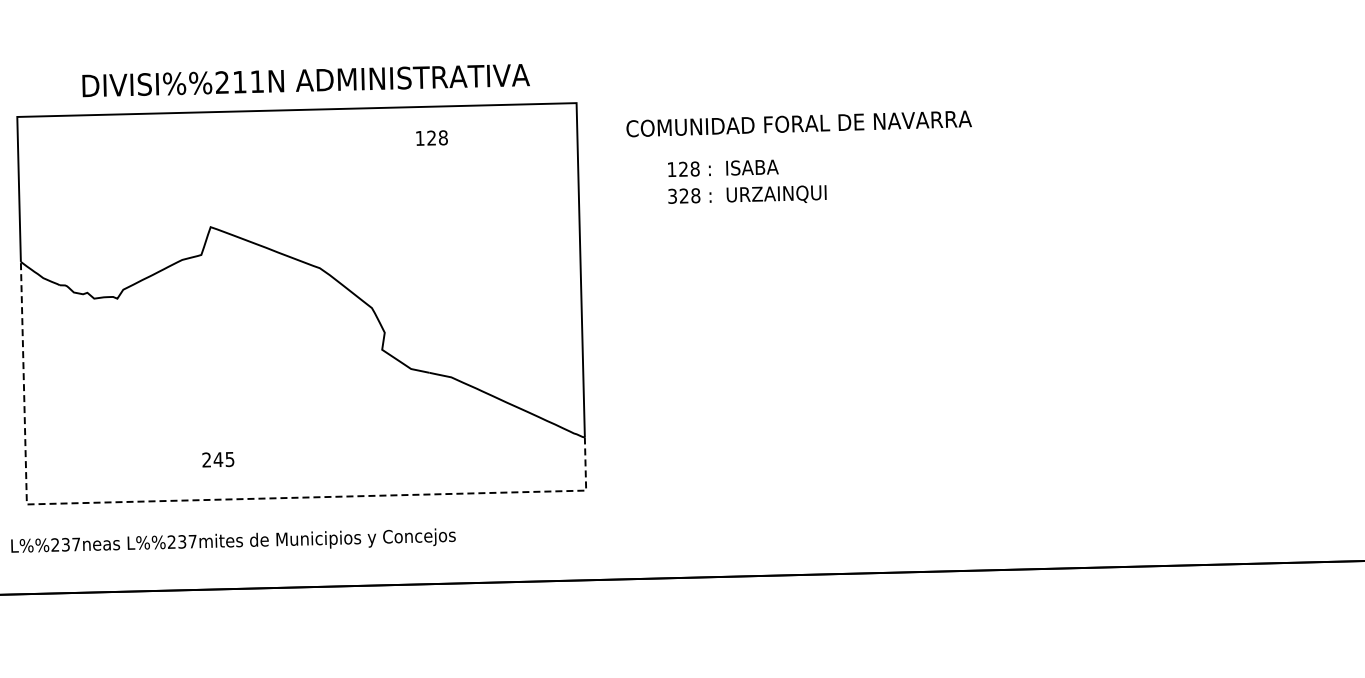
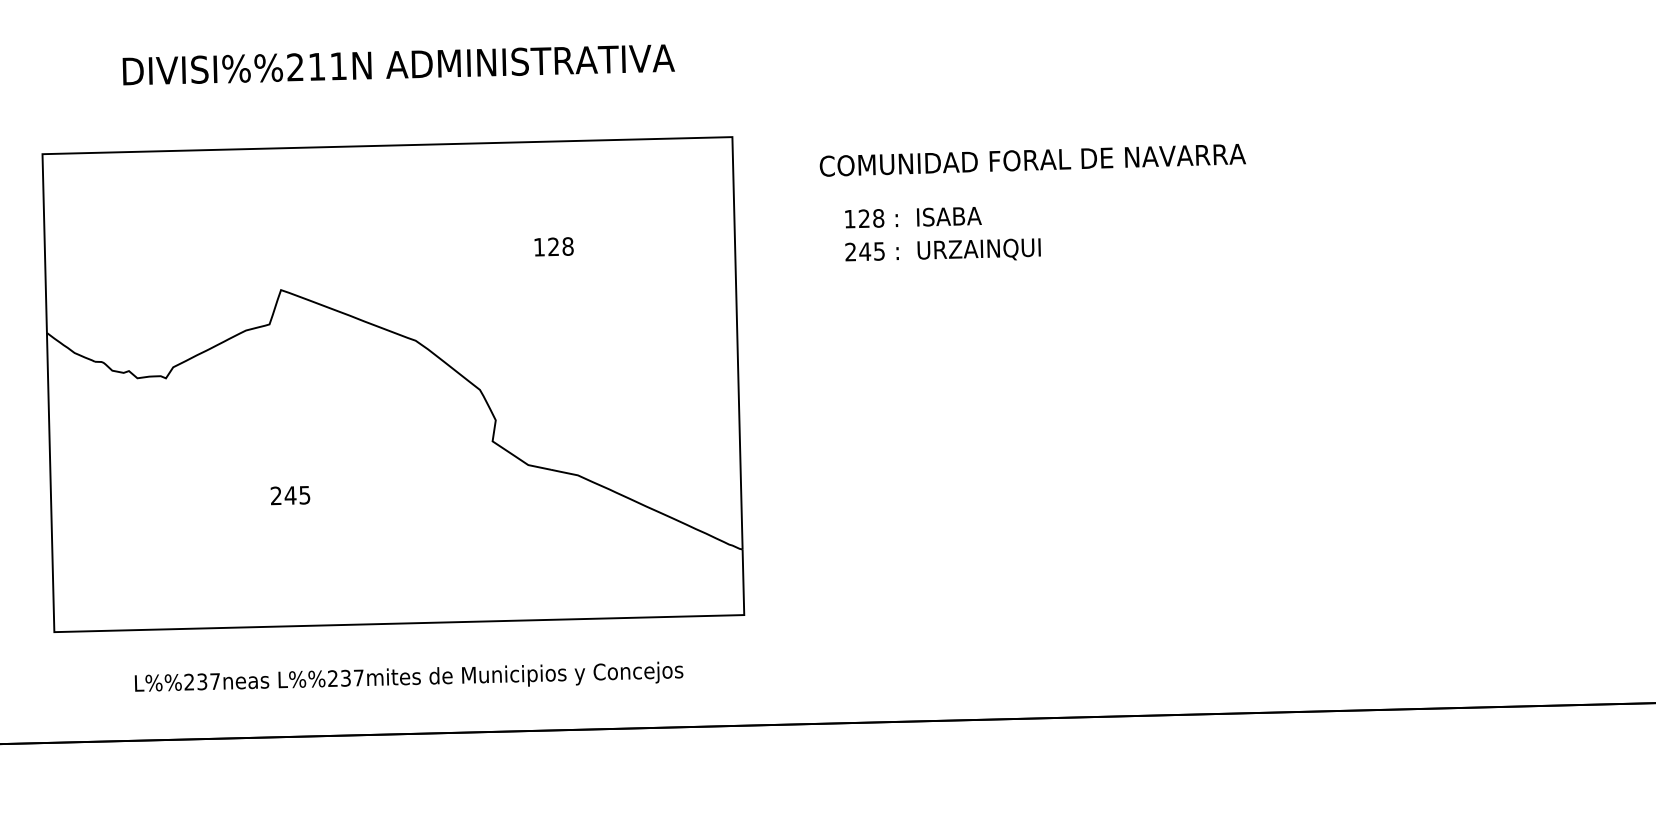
text: (305, 80) -> (398, 64), moved
text: (798, 123) -> (1032, 159), moved
text: (431, 137) -> (553, 246), moved
text: (684, 195) -> (865, 251), 328 -> 245
text: (218, 459) -> (290, 495), moved
line: (211, 499) -> (282, 626), dashed -> solid
text: (233, 540) -> (409, 676), moved

